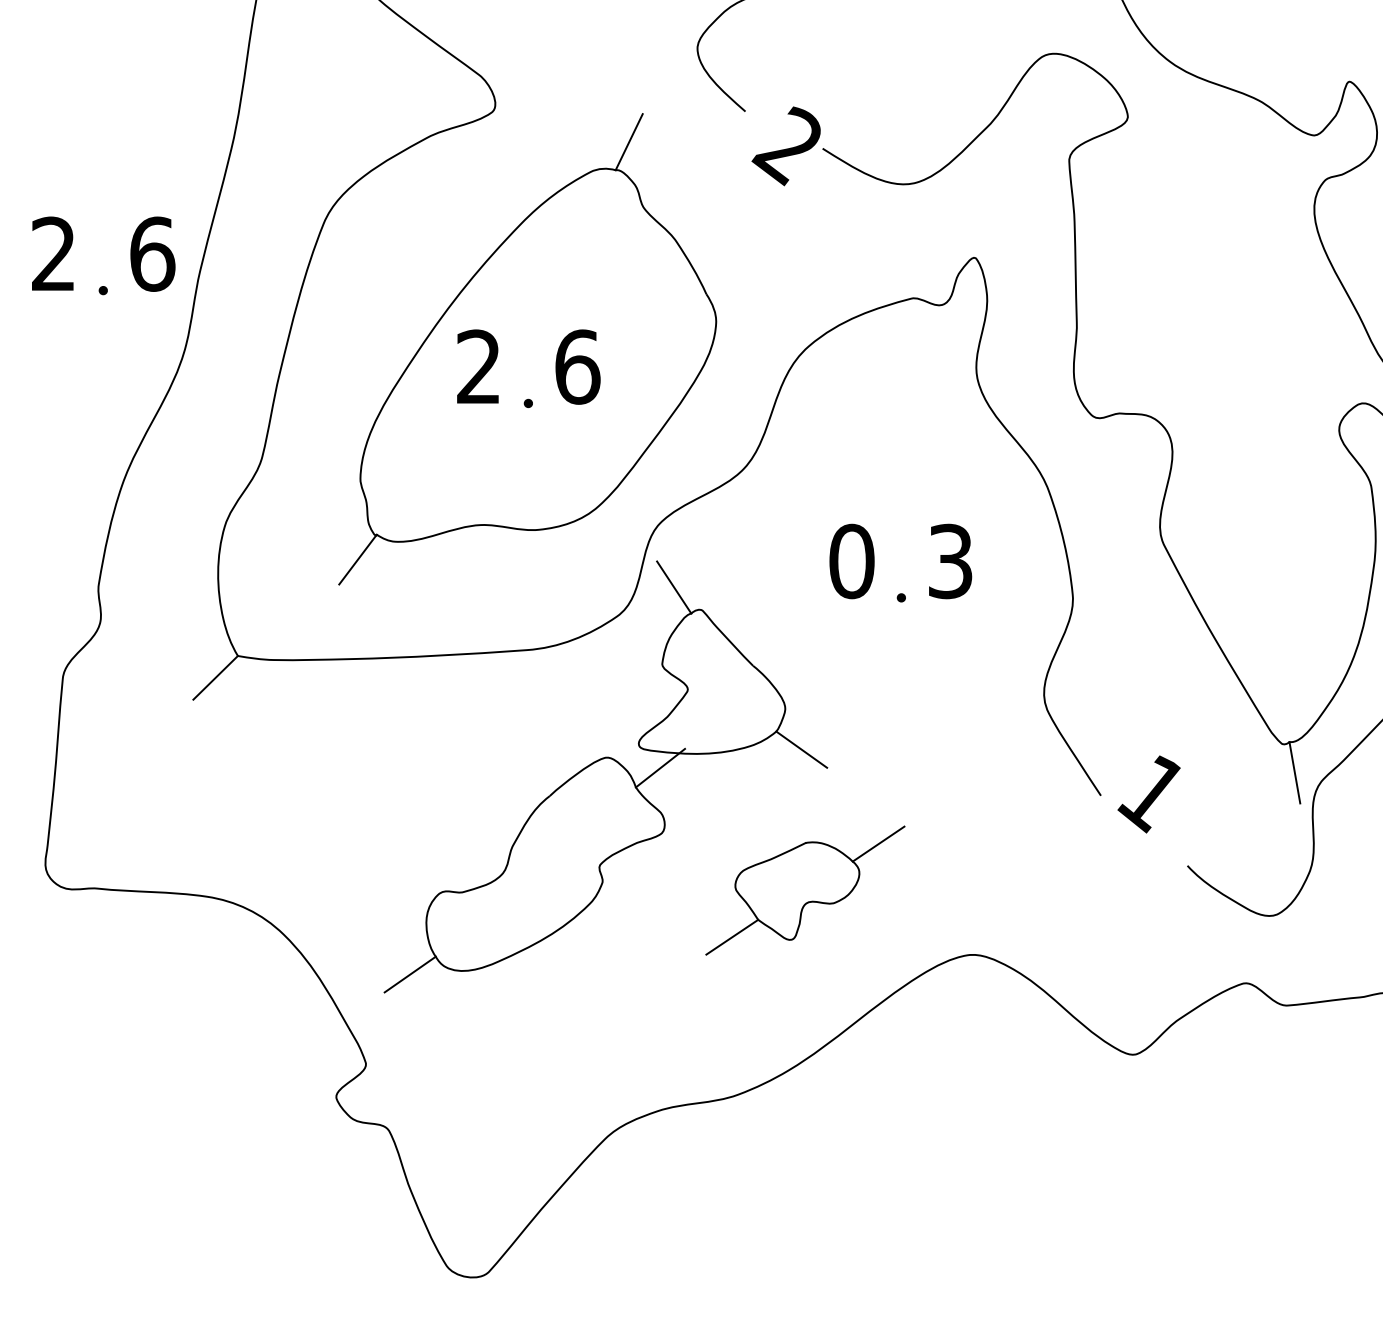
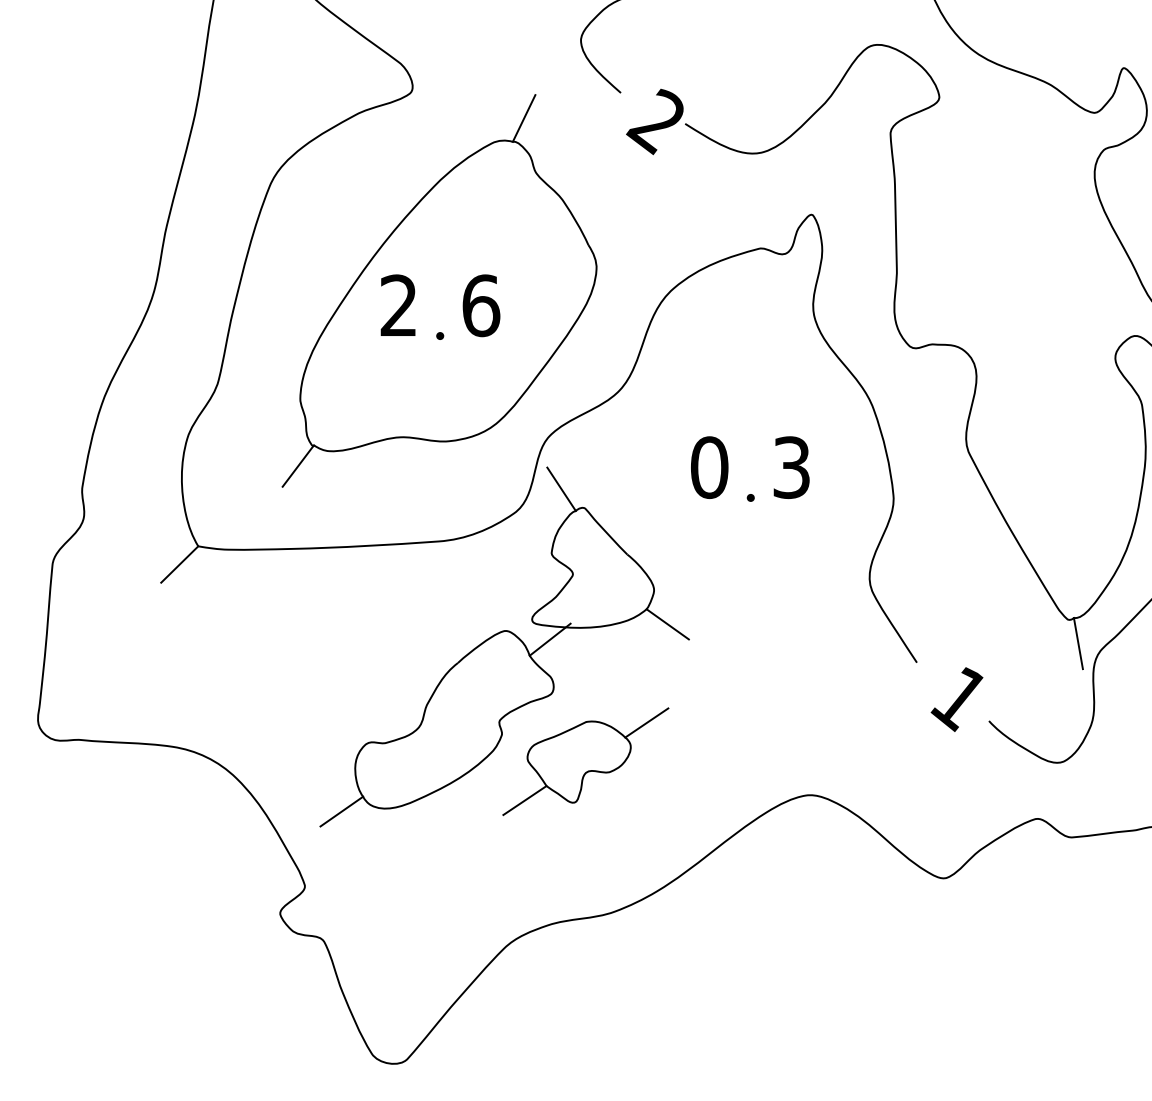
part: (130, 255) -> (108, 212), removed
text: (1148, 794) -> (956, 699), moved
part: (804, 890) -> (585, 761), moved

